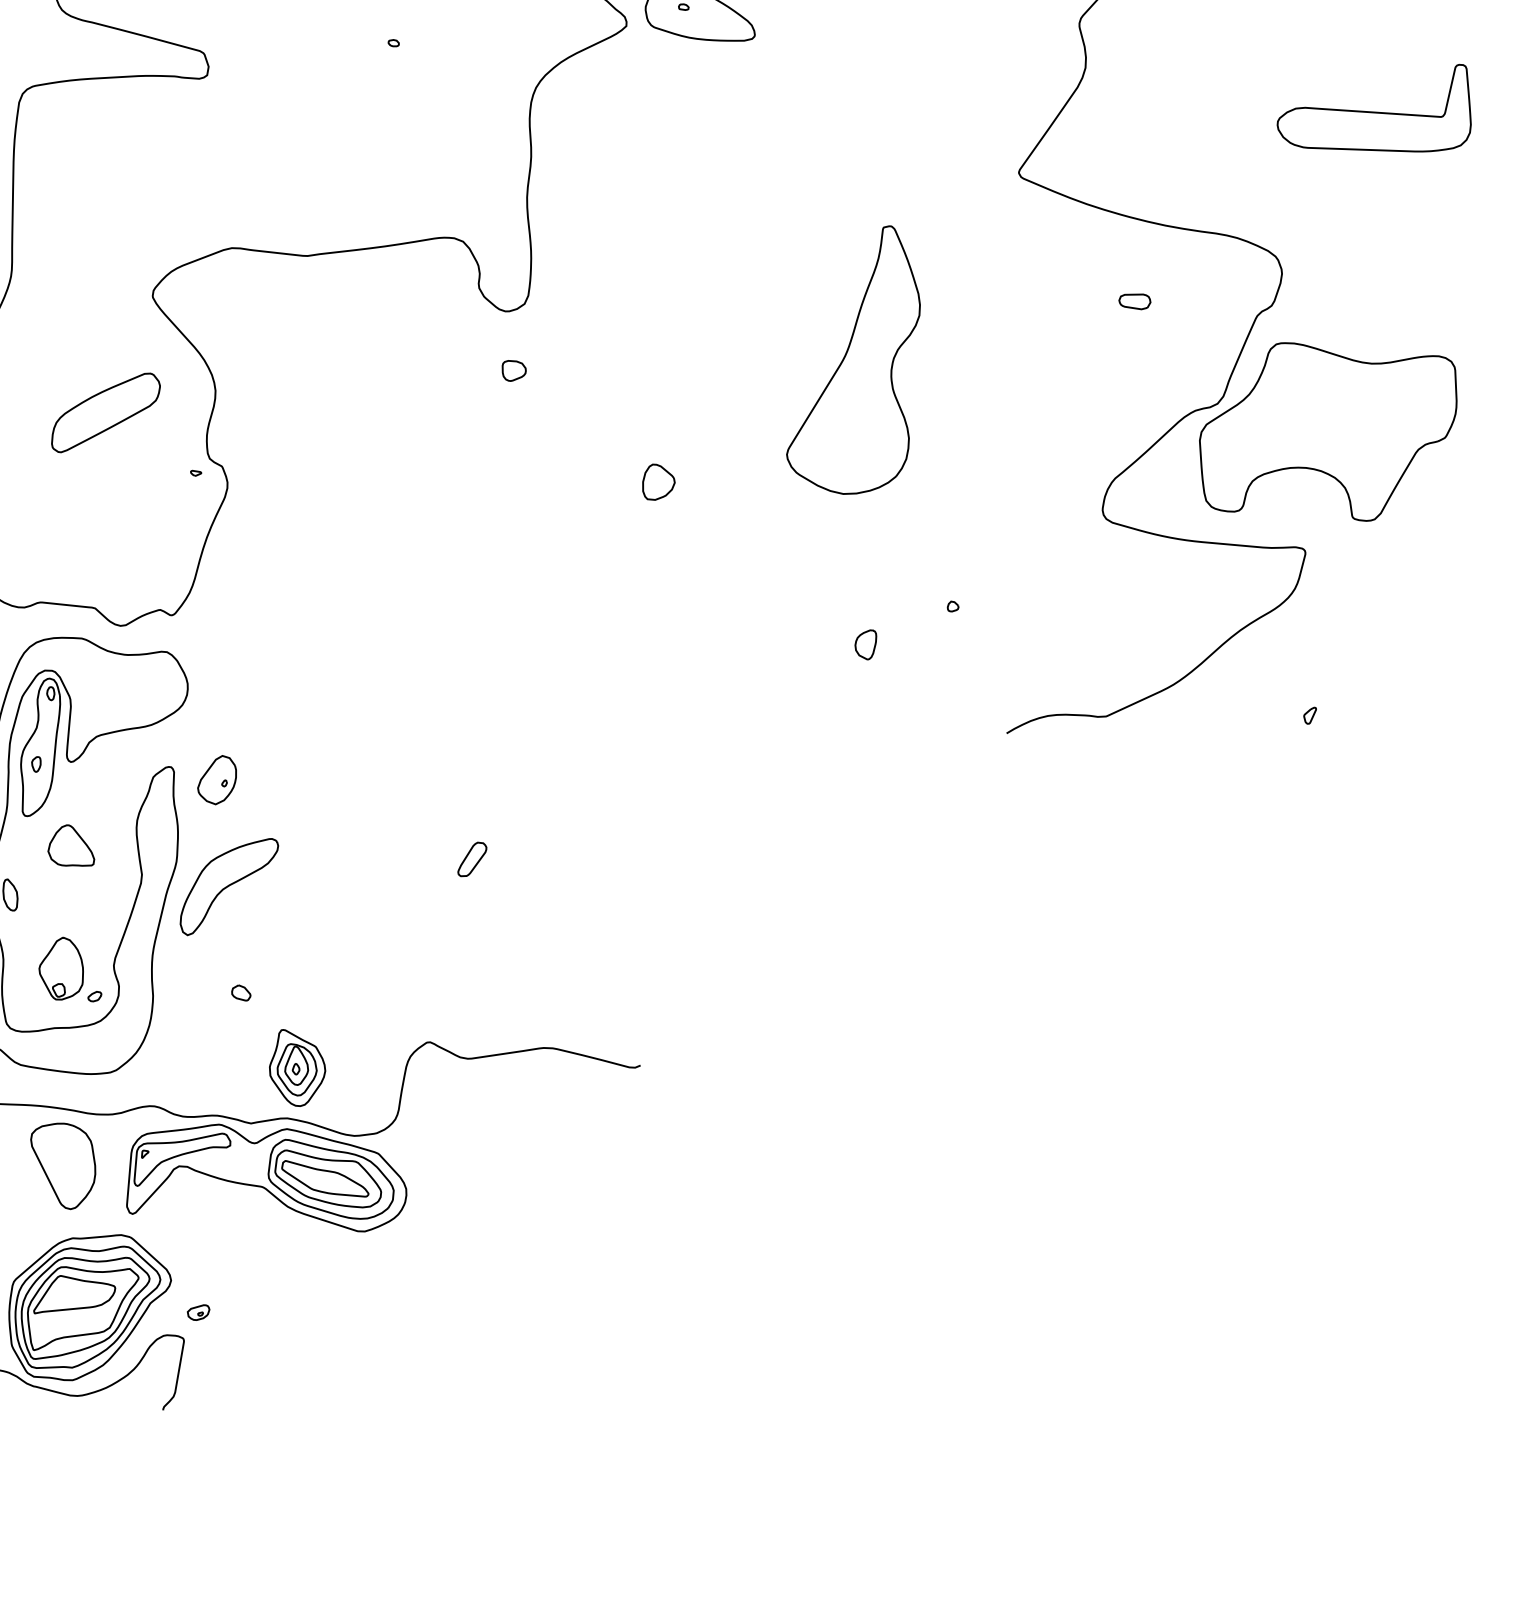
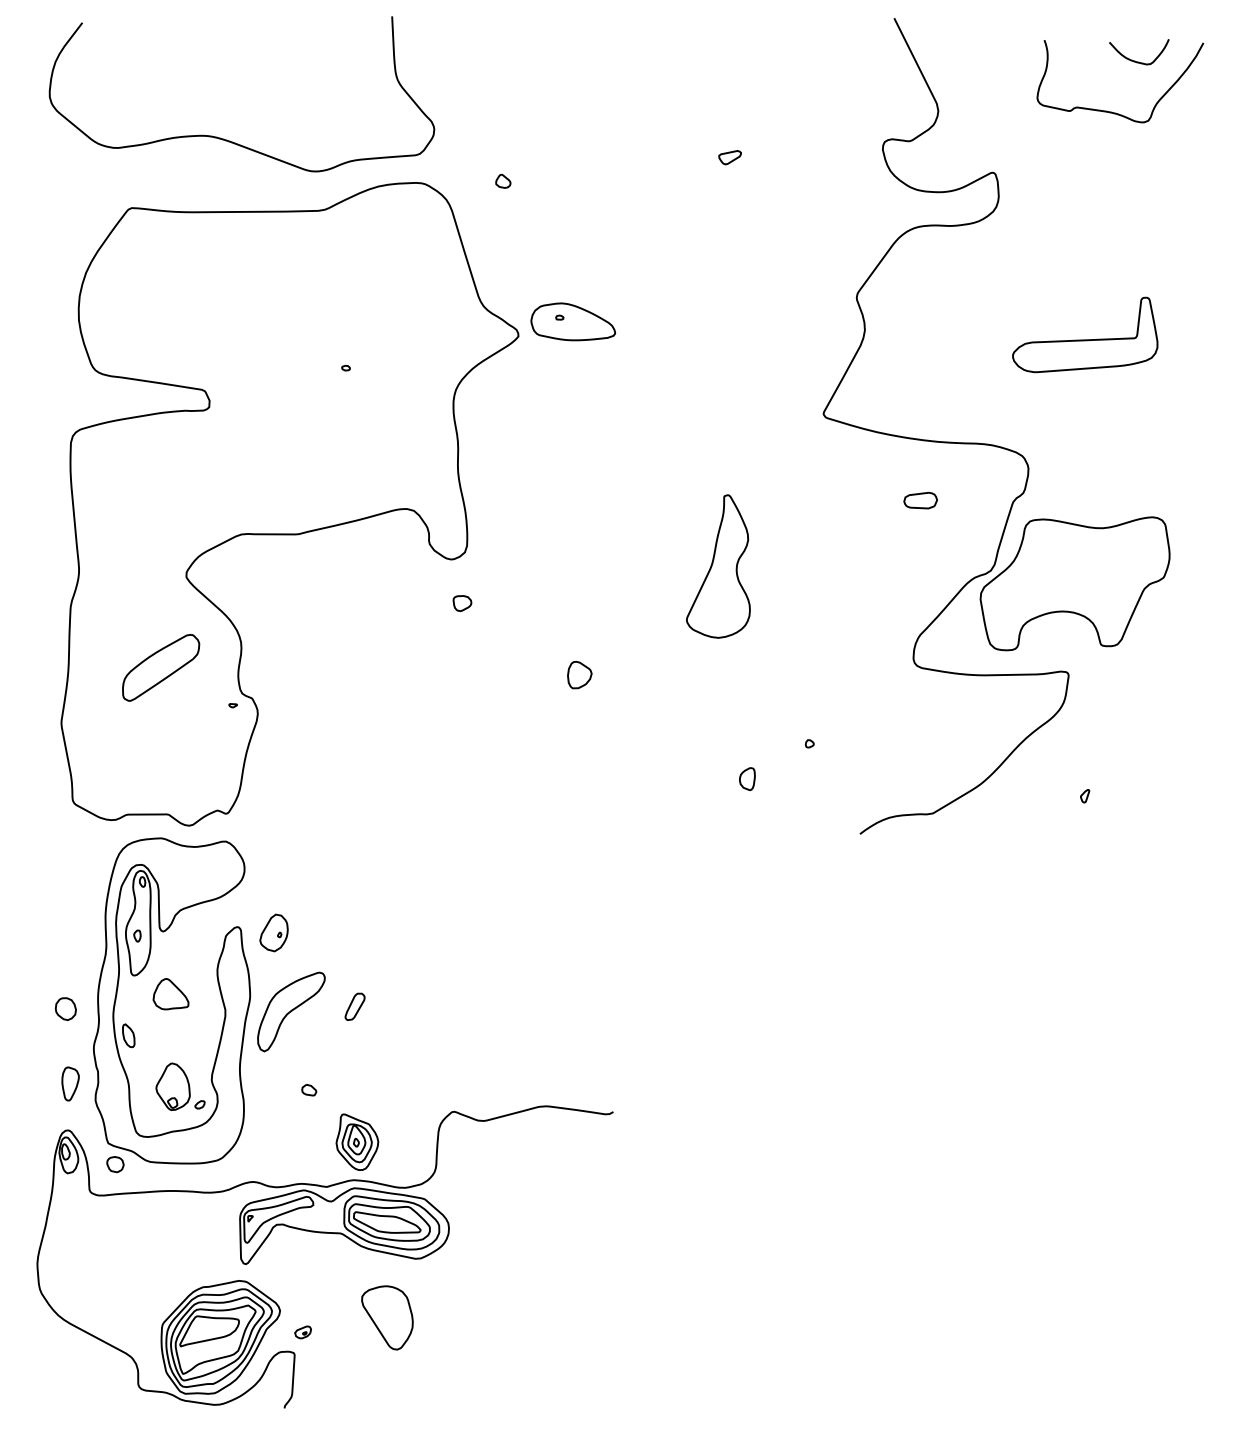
part: (1134, 300) -> (920, 500), size x1.4
part: (857, 359) -> (718, 566), size x0.7
part: (471, 859) -> (354, 1006), moved
part: (62, 1165) -> (387, 1317), moved

